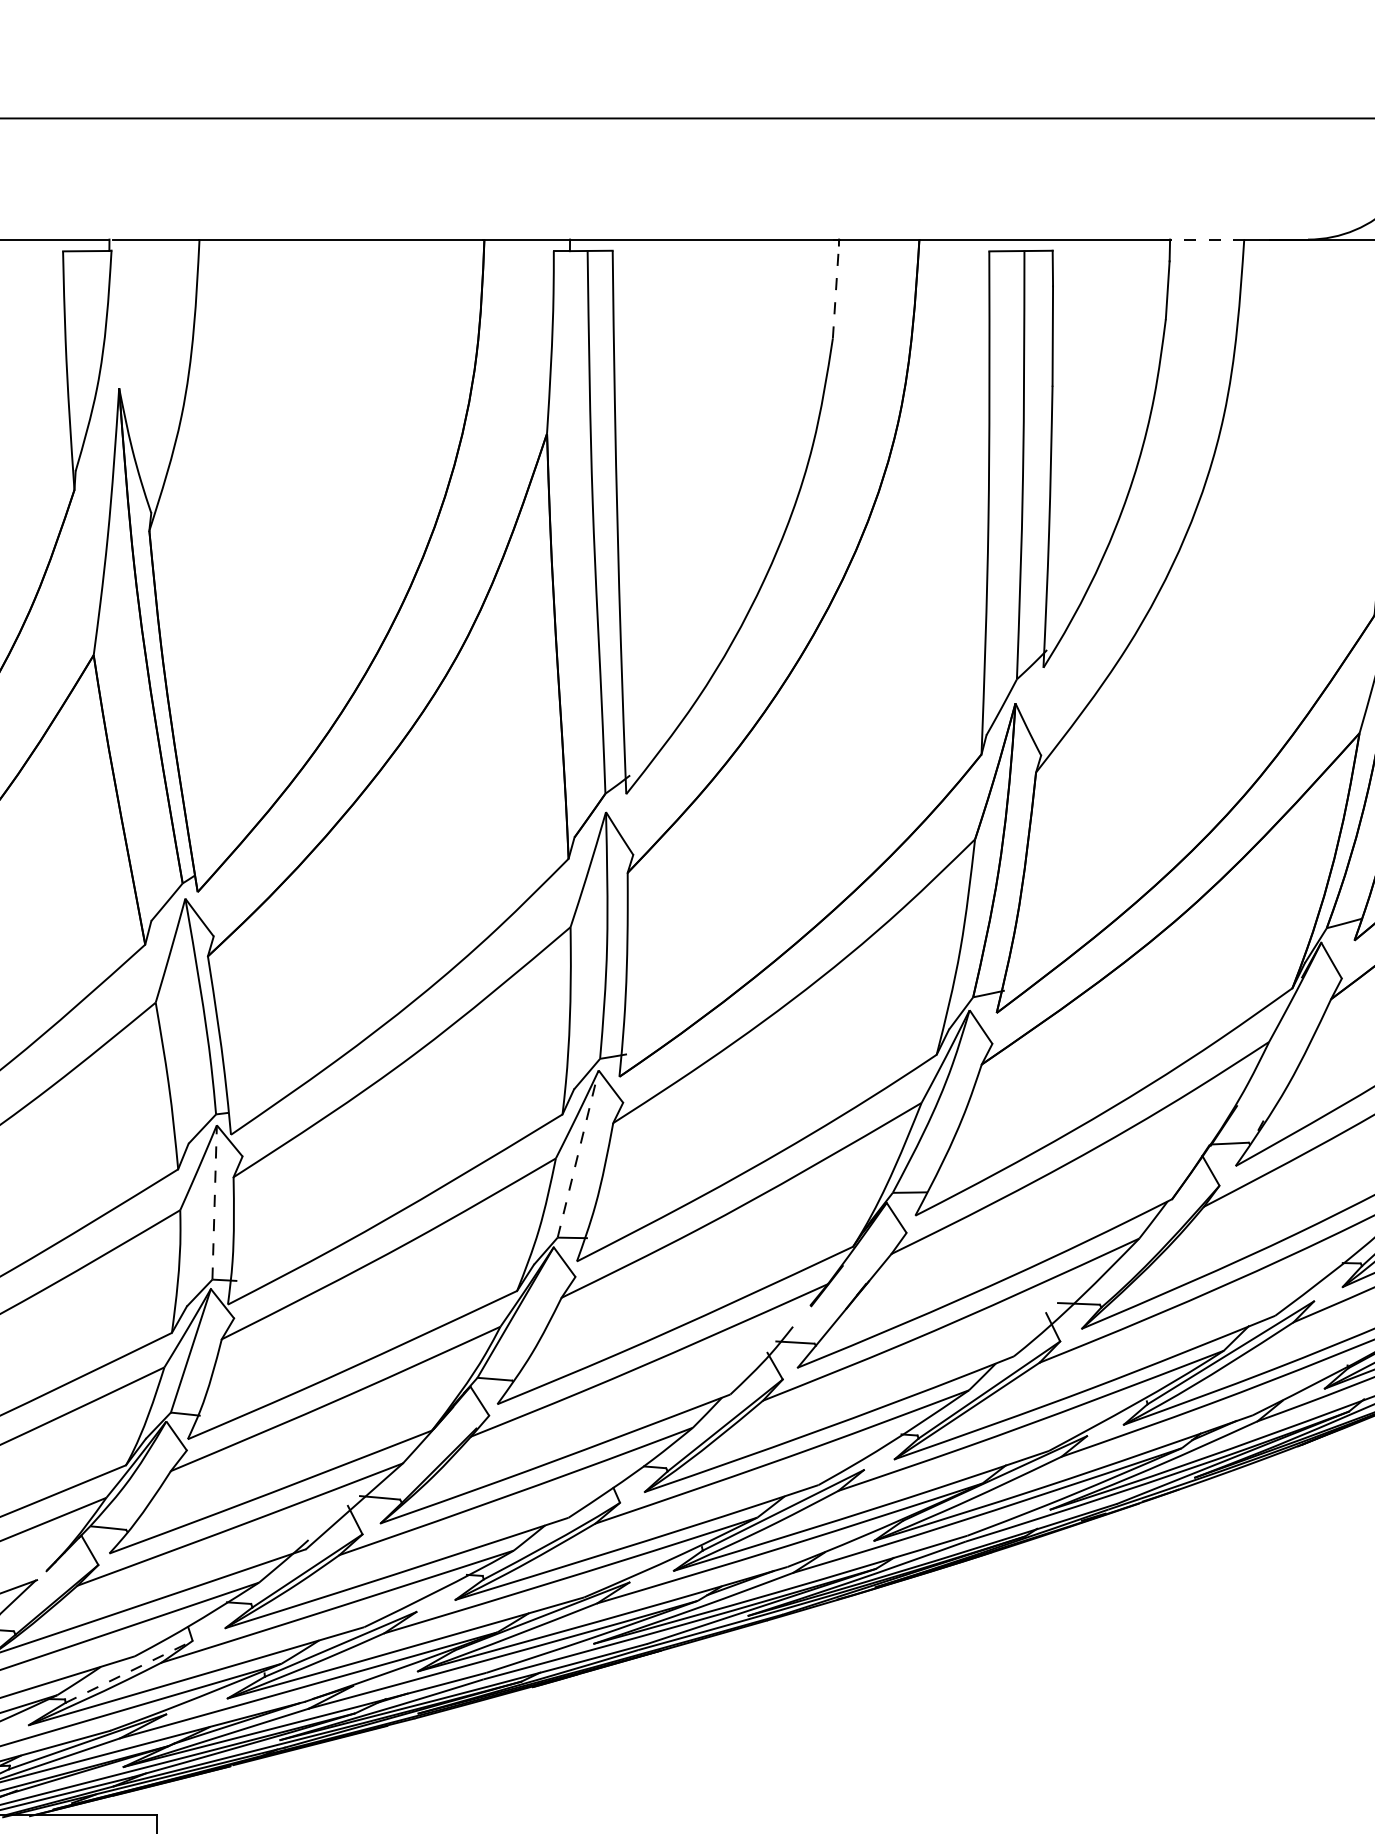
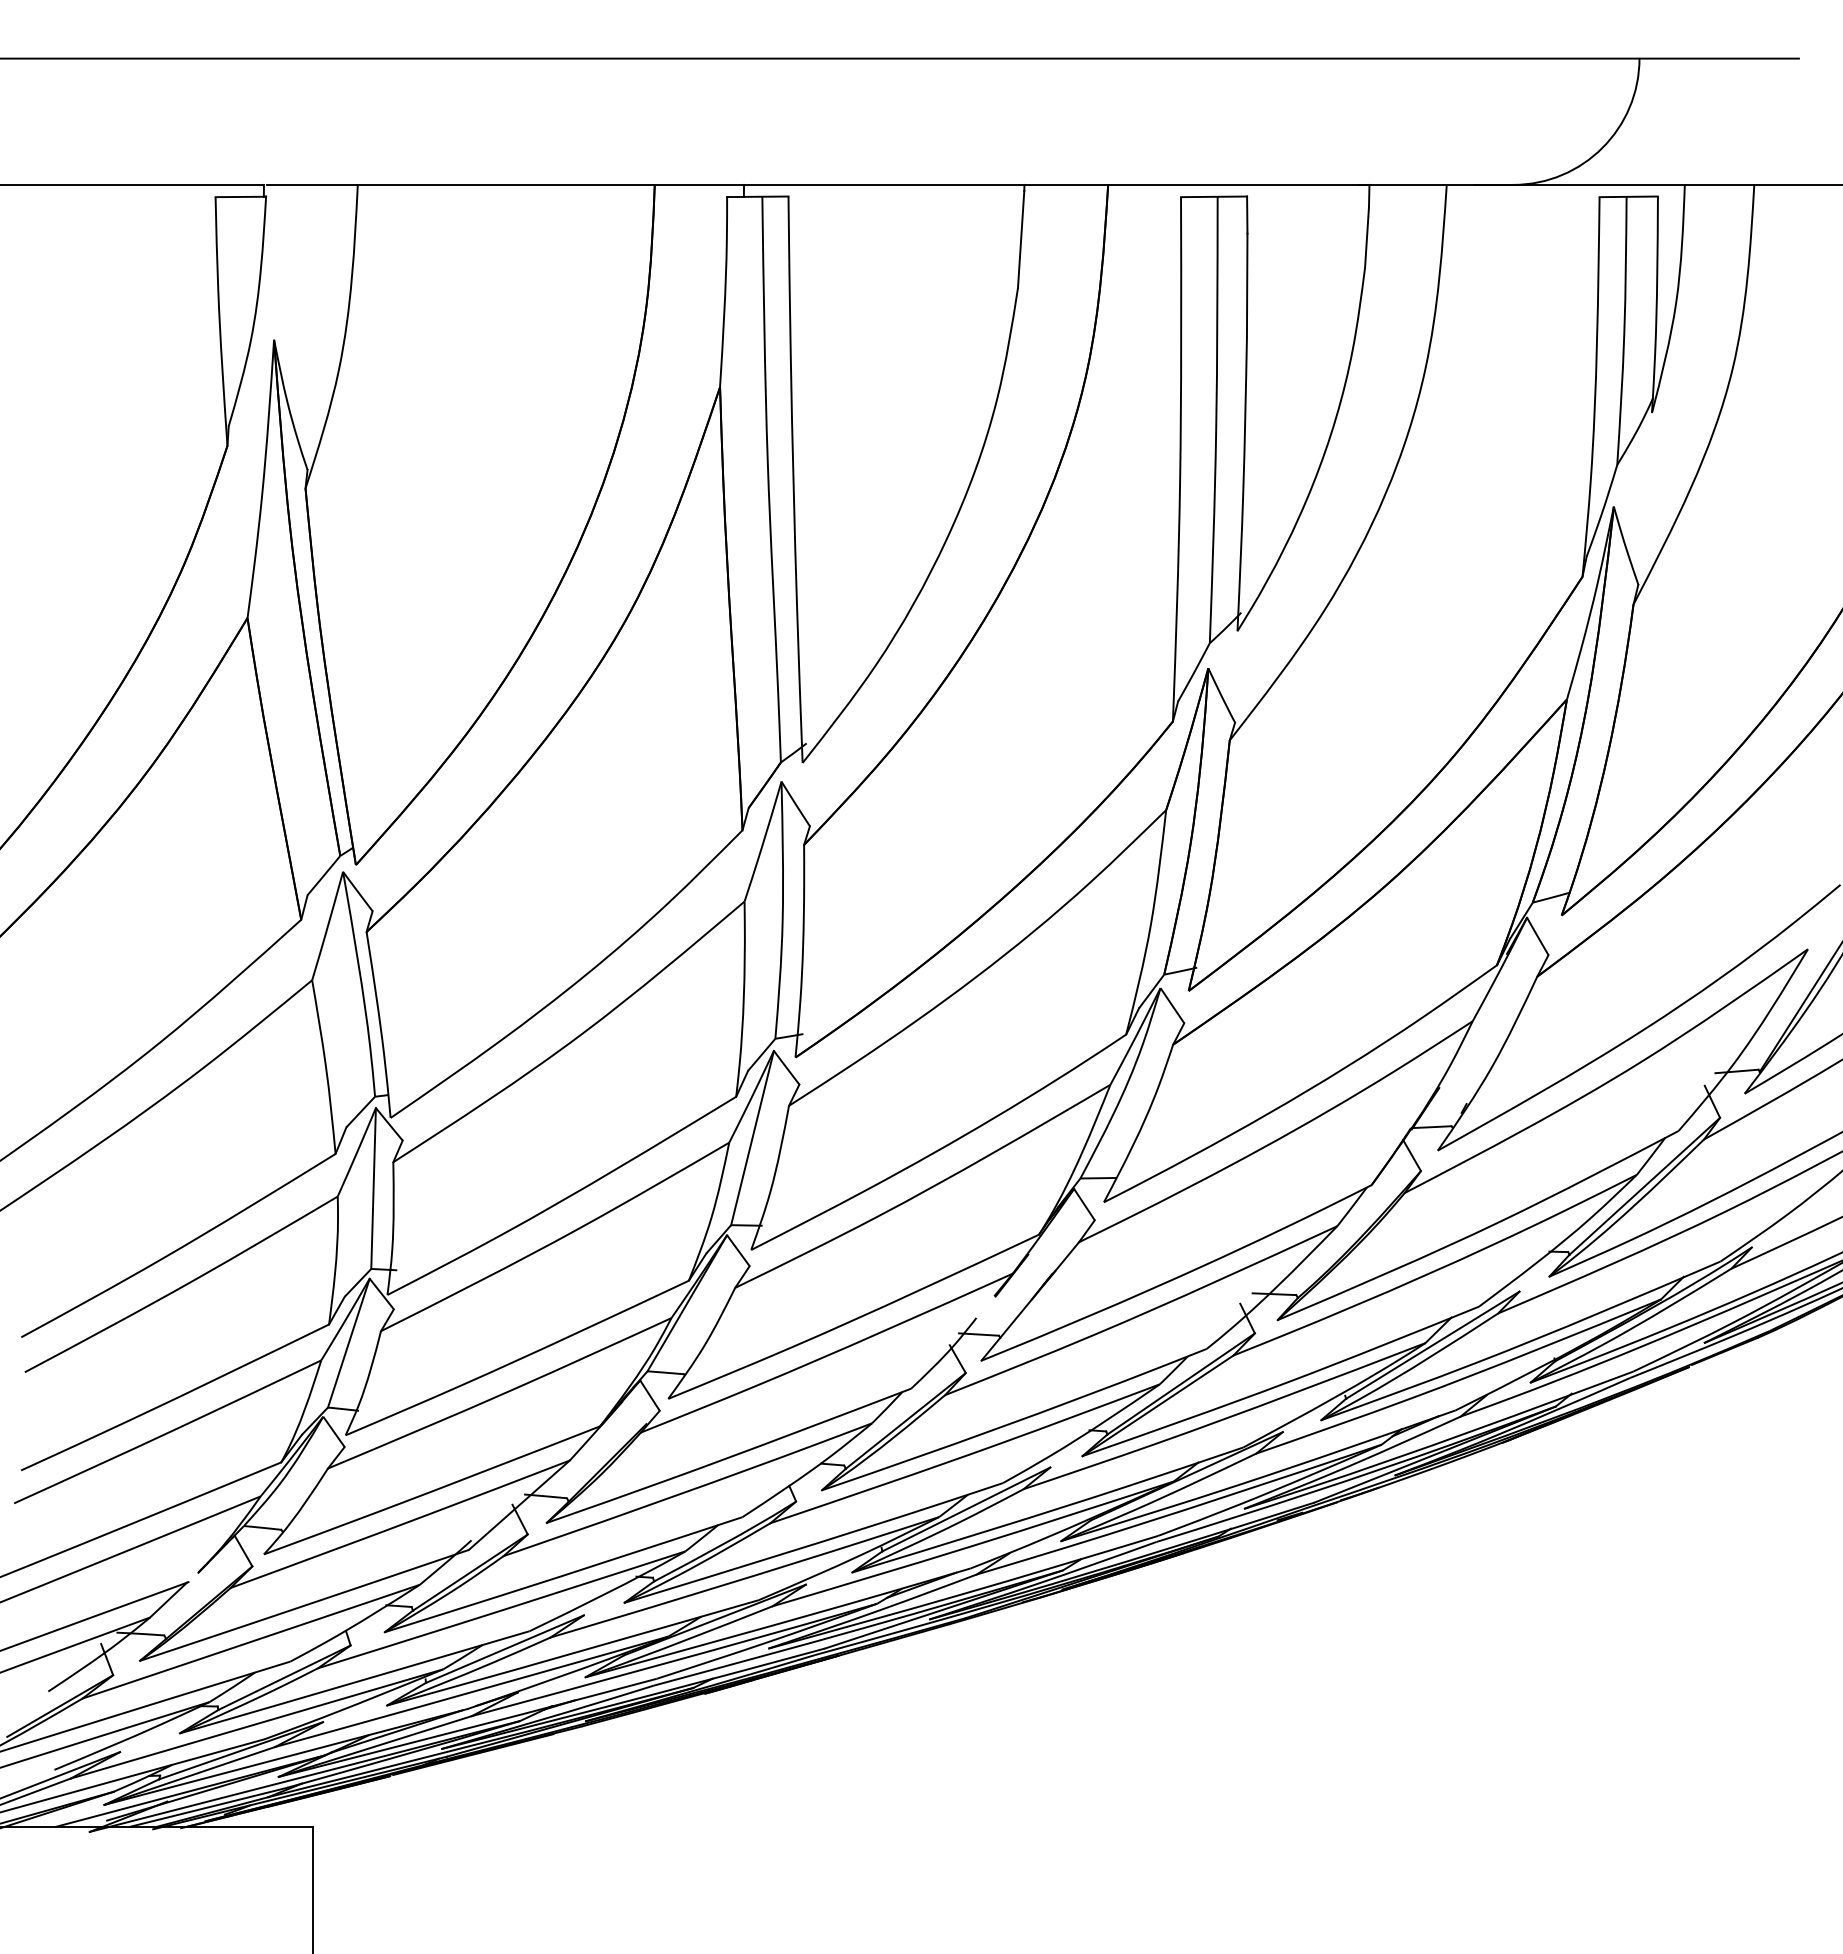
line: (1202, 239) -> (1403, 184), dashed -> solid
line: (836, 291) -> (1021, 239), dashed -> solid
line: (578, 1154) -> (752, 1138), dashed -> solid
line: (214, 1202) -> (373, 1188), dashed -> solid
line: (129, 1671) -> (284, 1677), dashed -> solid

